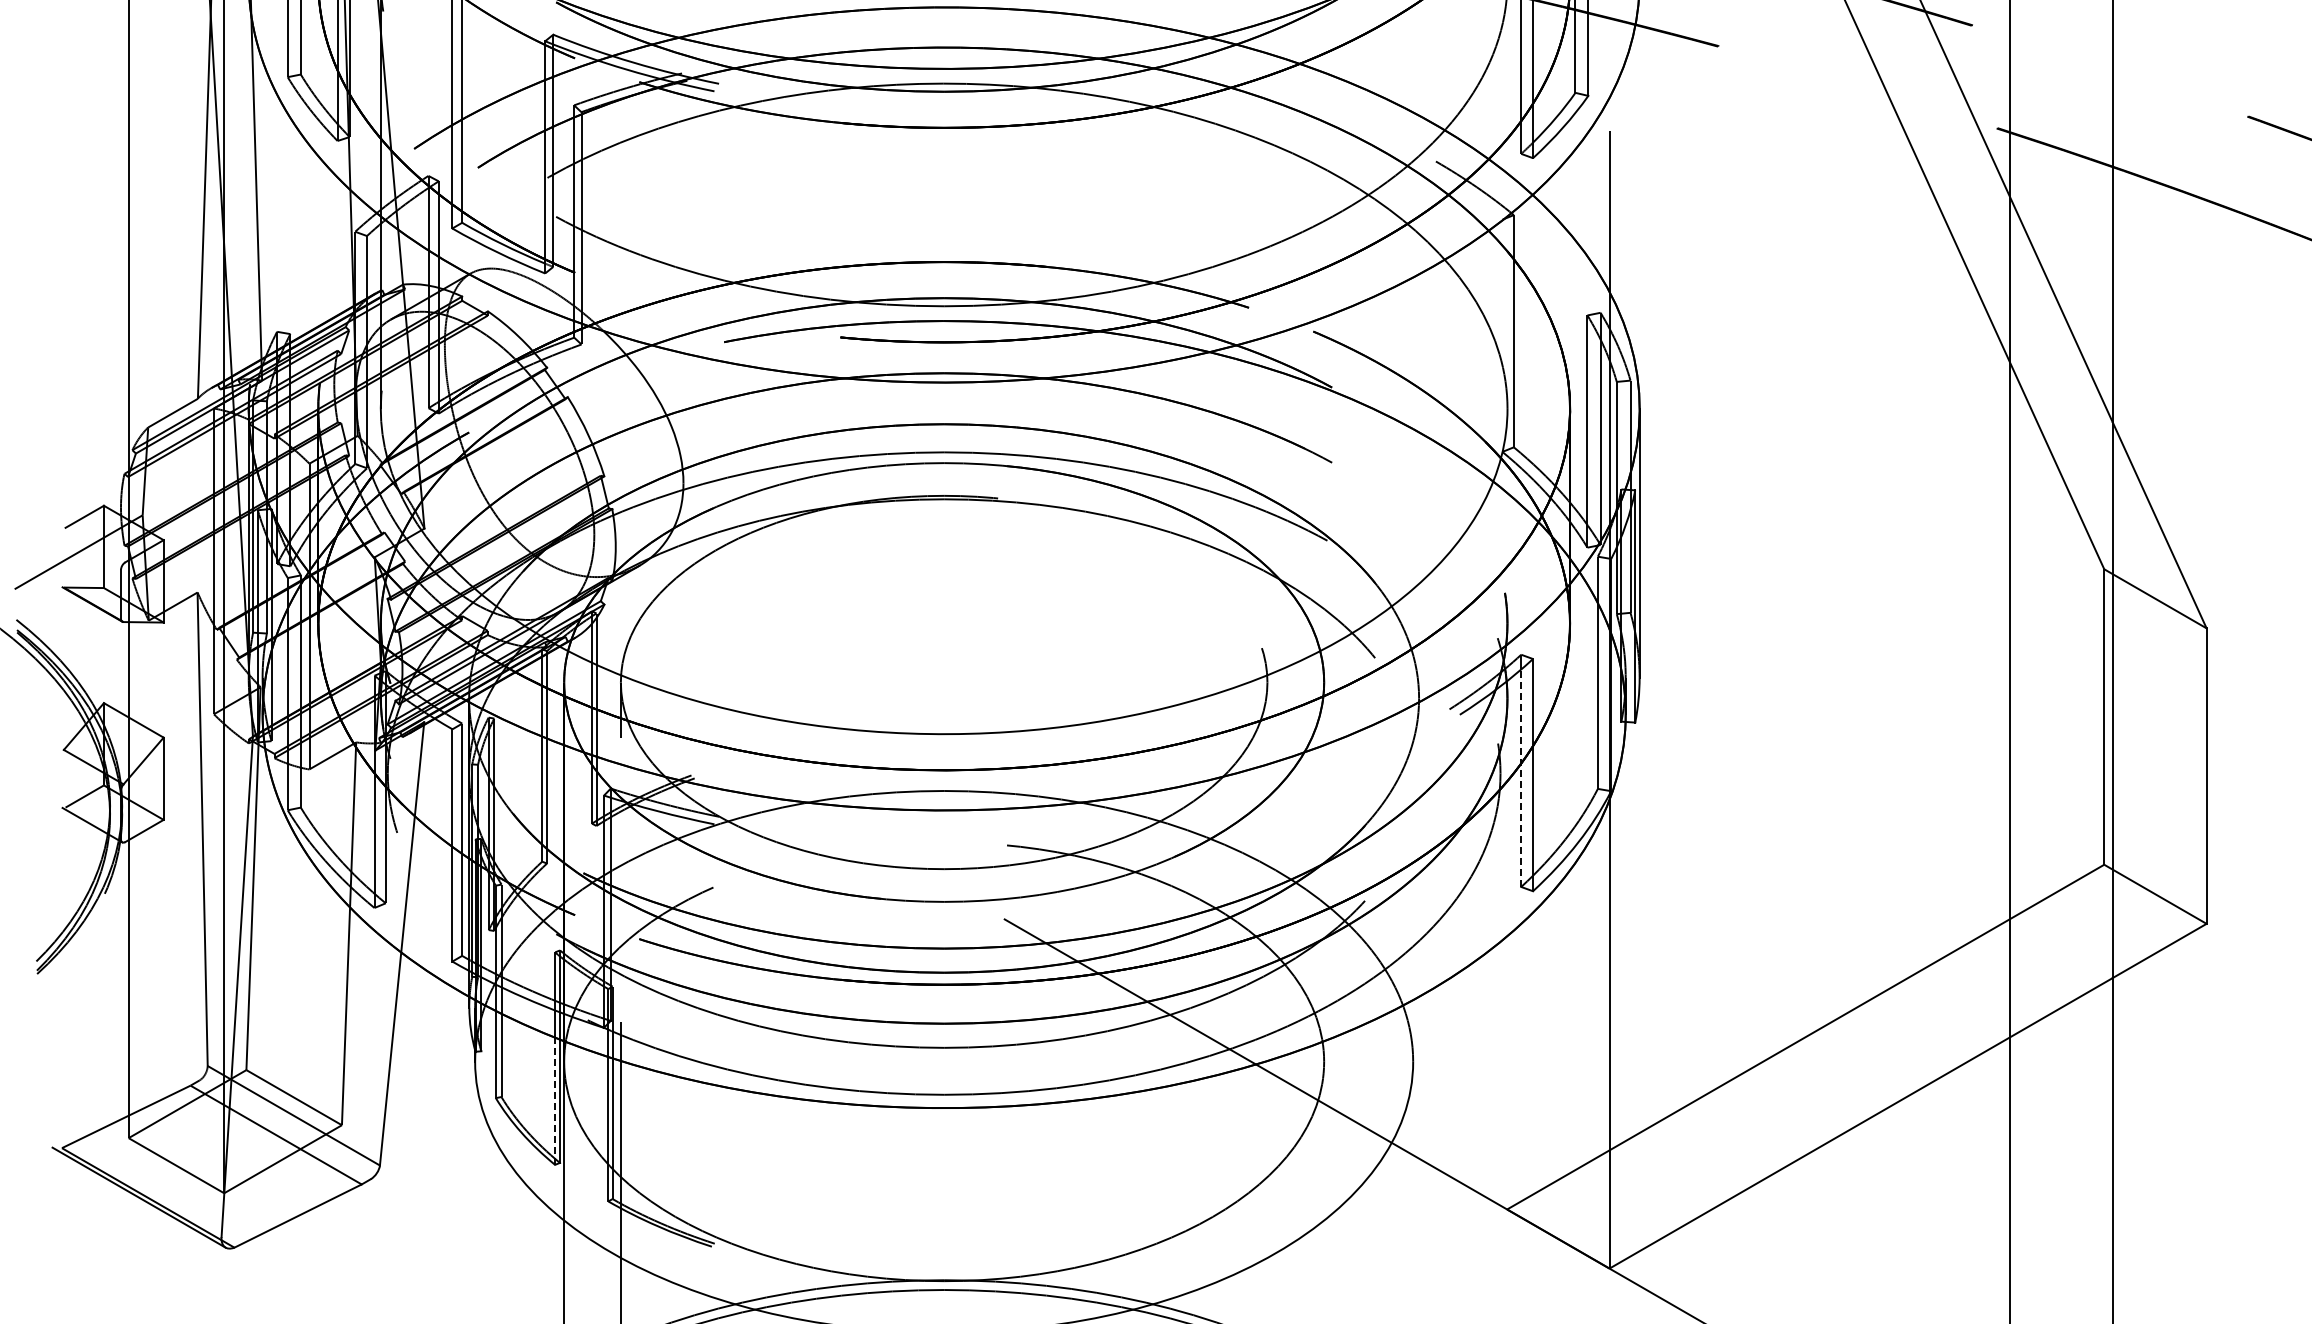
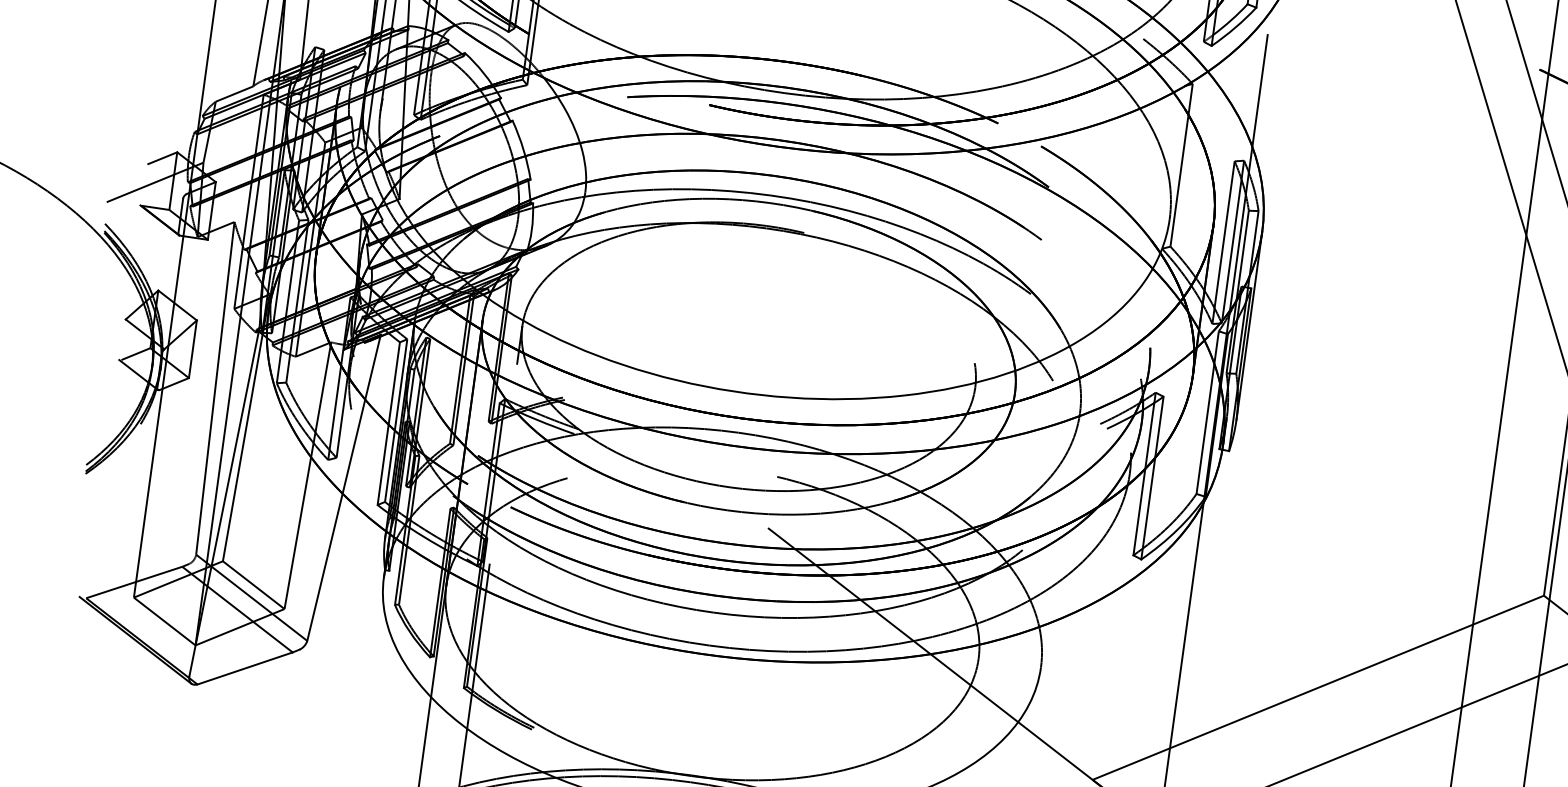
line: (1521, 778) -> (1144, 479), dashed -> solid
line: (555, 1101) -> (436, 612), dashed -> solid

